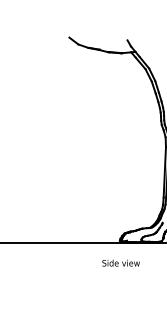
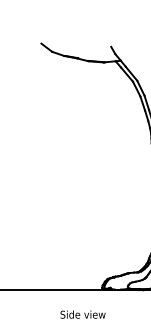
text: (120, 262) -> (82, 313), moved

